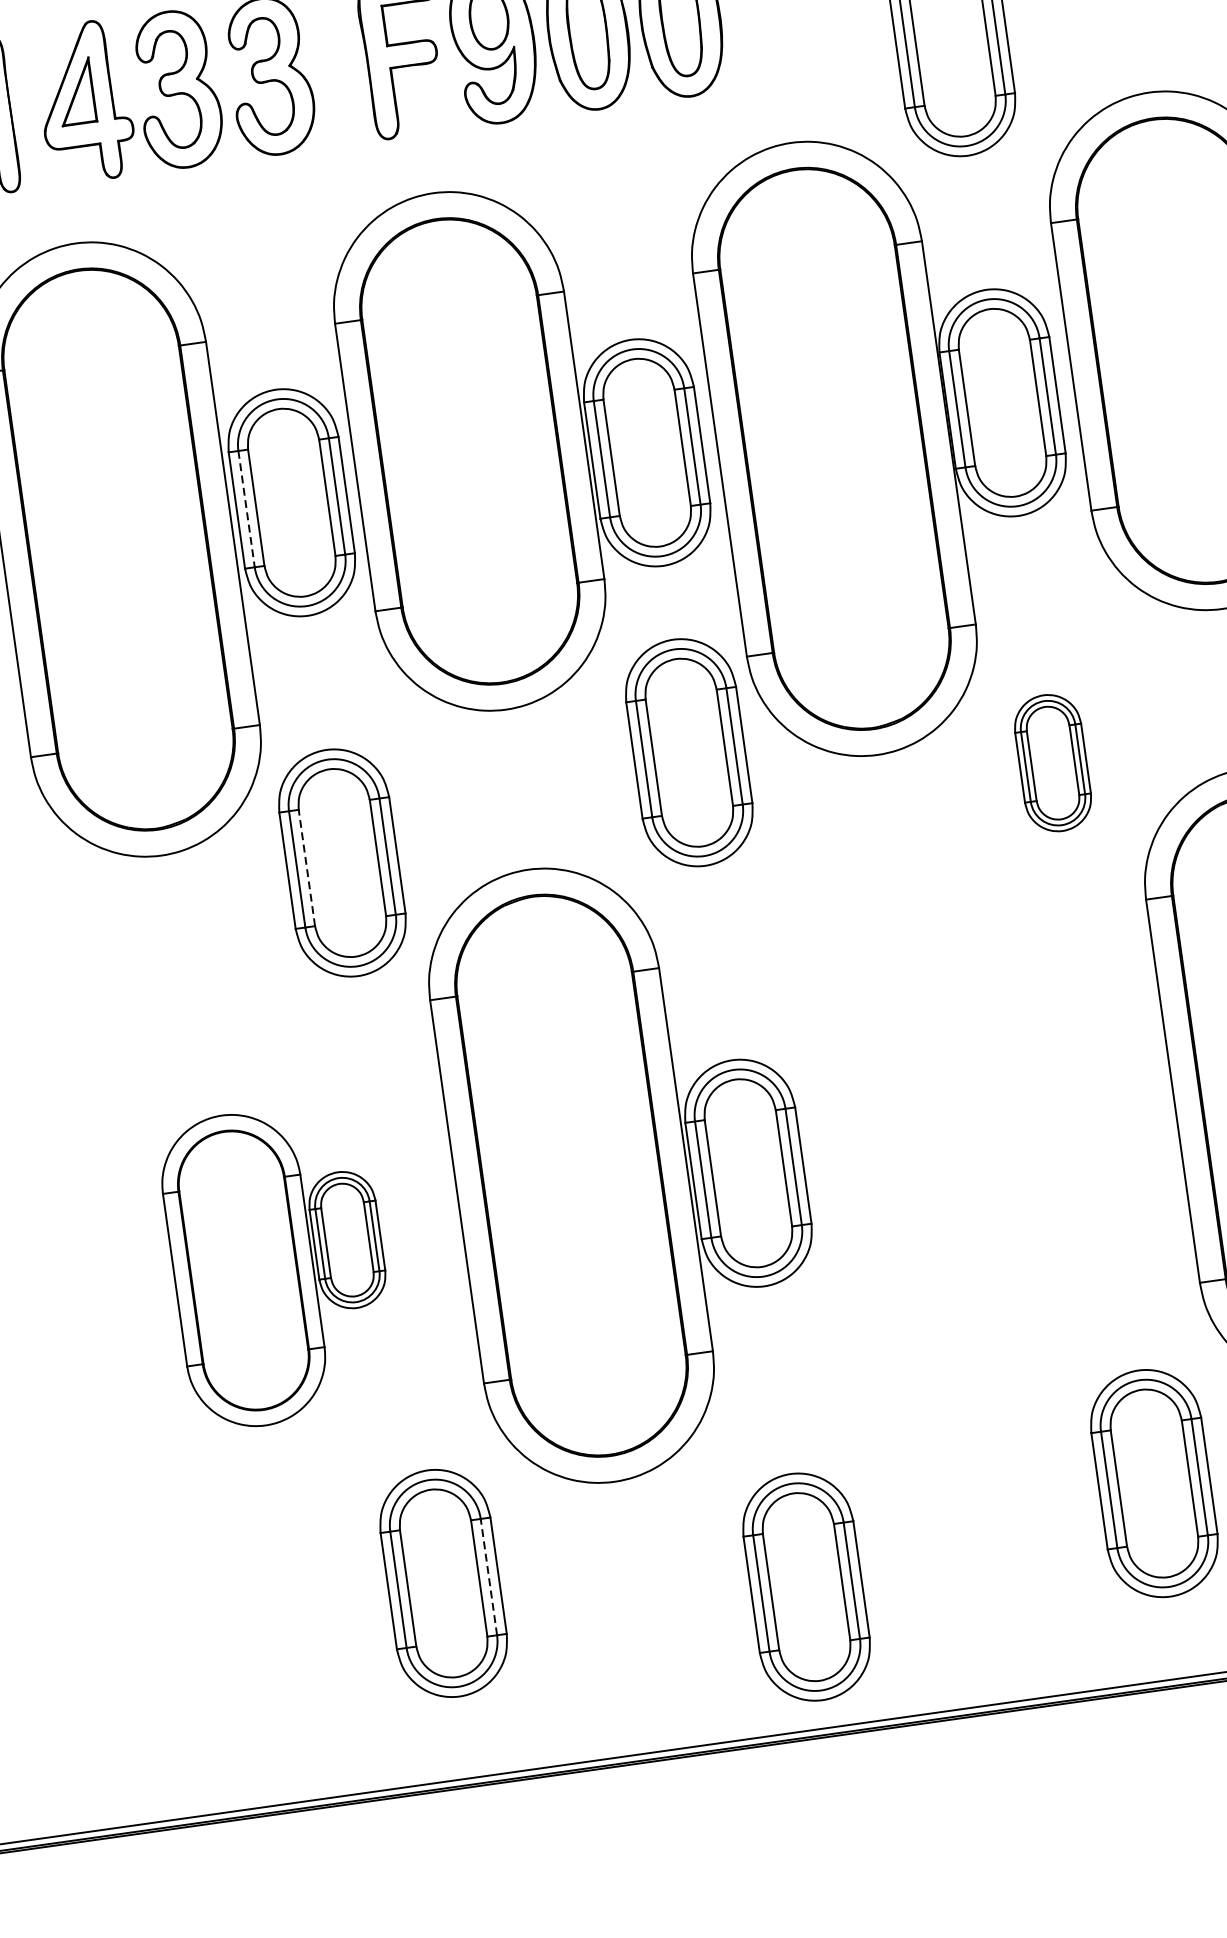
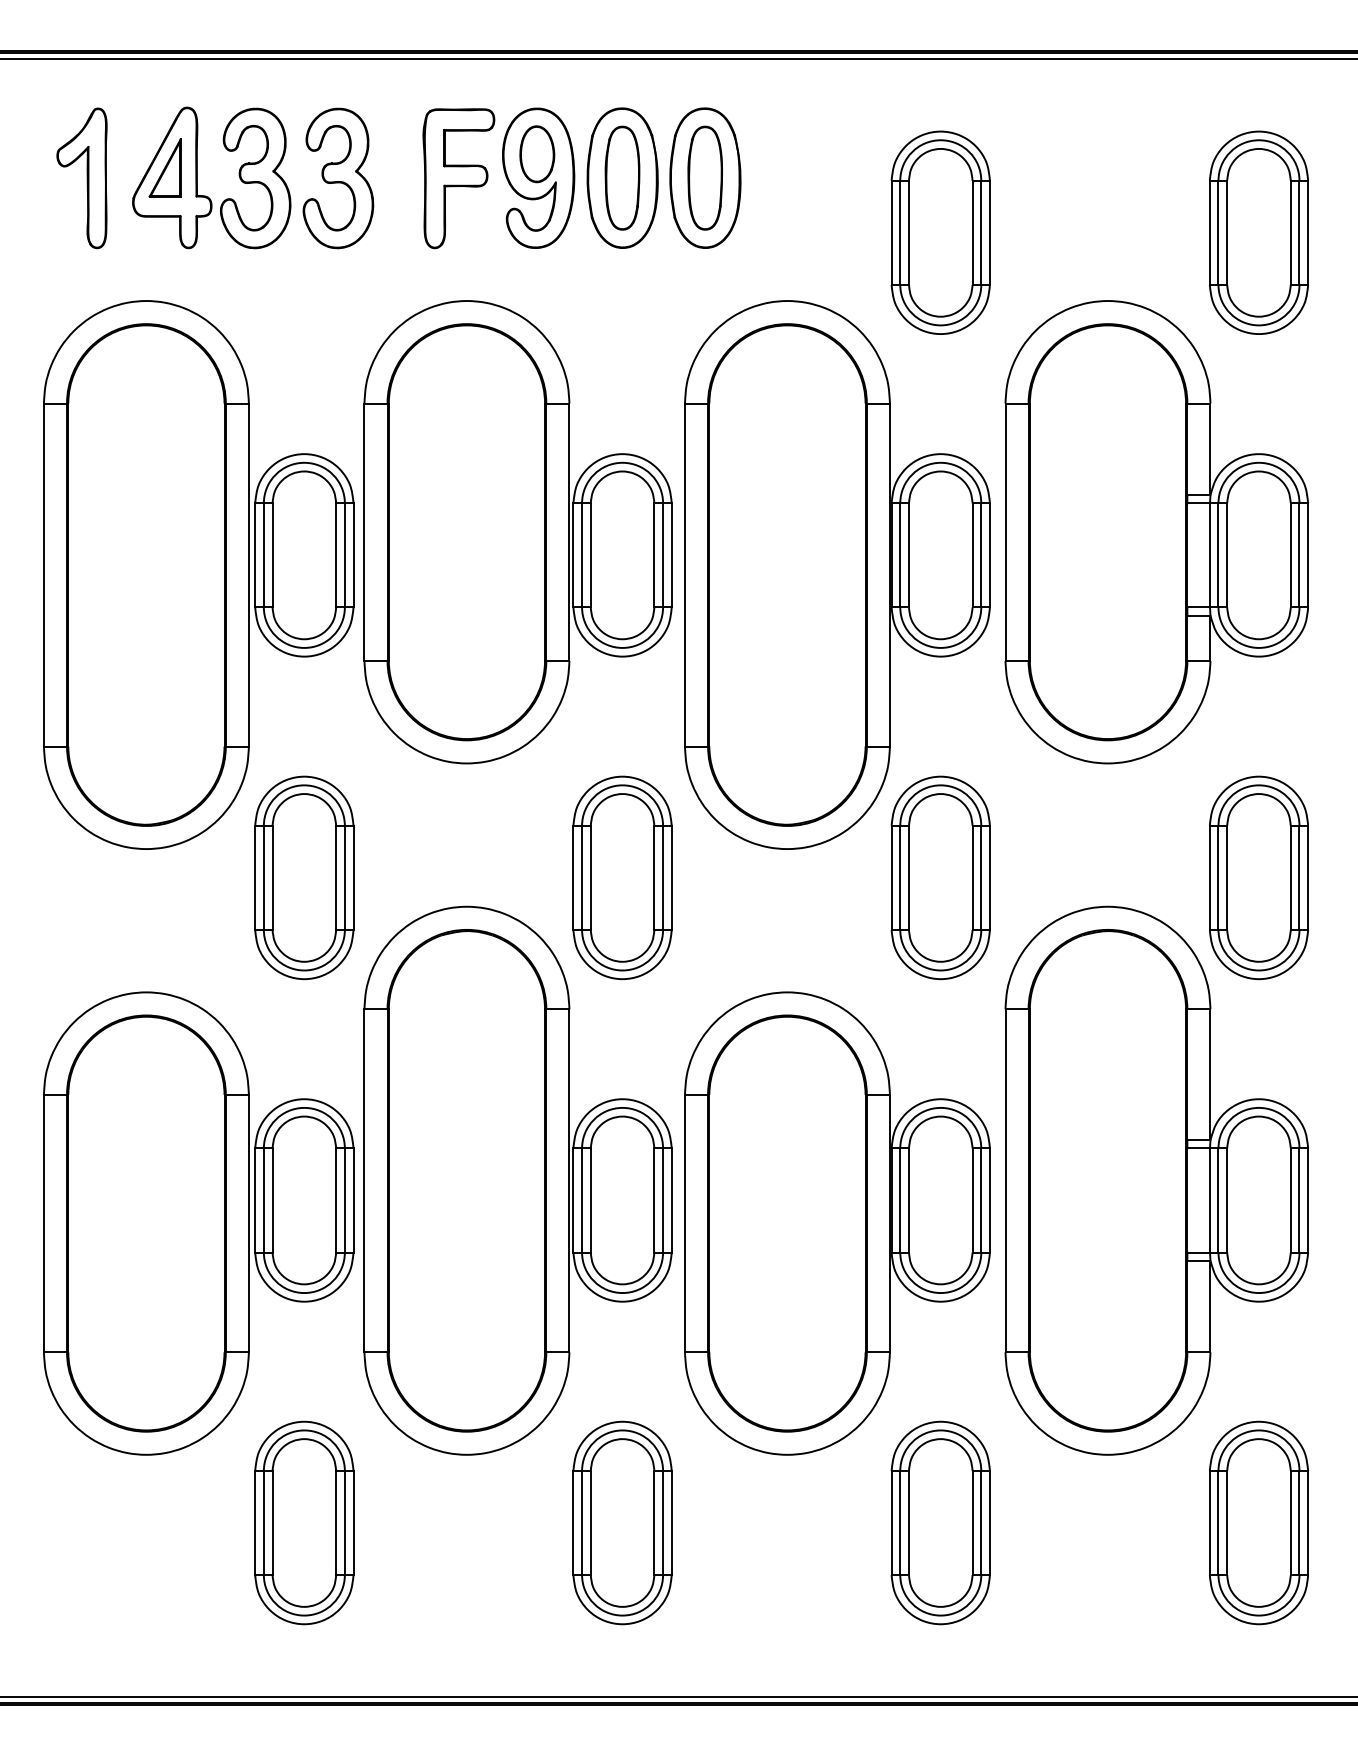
line: (246, 509) -> (263, 555), dashed -> solid
part: (689, 752) -> (622, 877), moved
part: (1052, 762) -> (940, 877), size x1.67
line: (306, 867) -> (272, 877), dashed -> solid
part: (992, 1165) -> (837, 1223), added
part: (278, 1265) -> (198, 1223), size x1.67
line: (488, 1576) -> (344, 1522), dashed -> solid
part: (806, 1586) -> (622, 1522), moved

